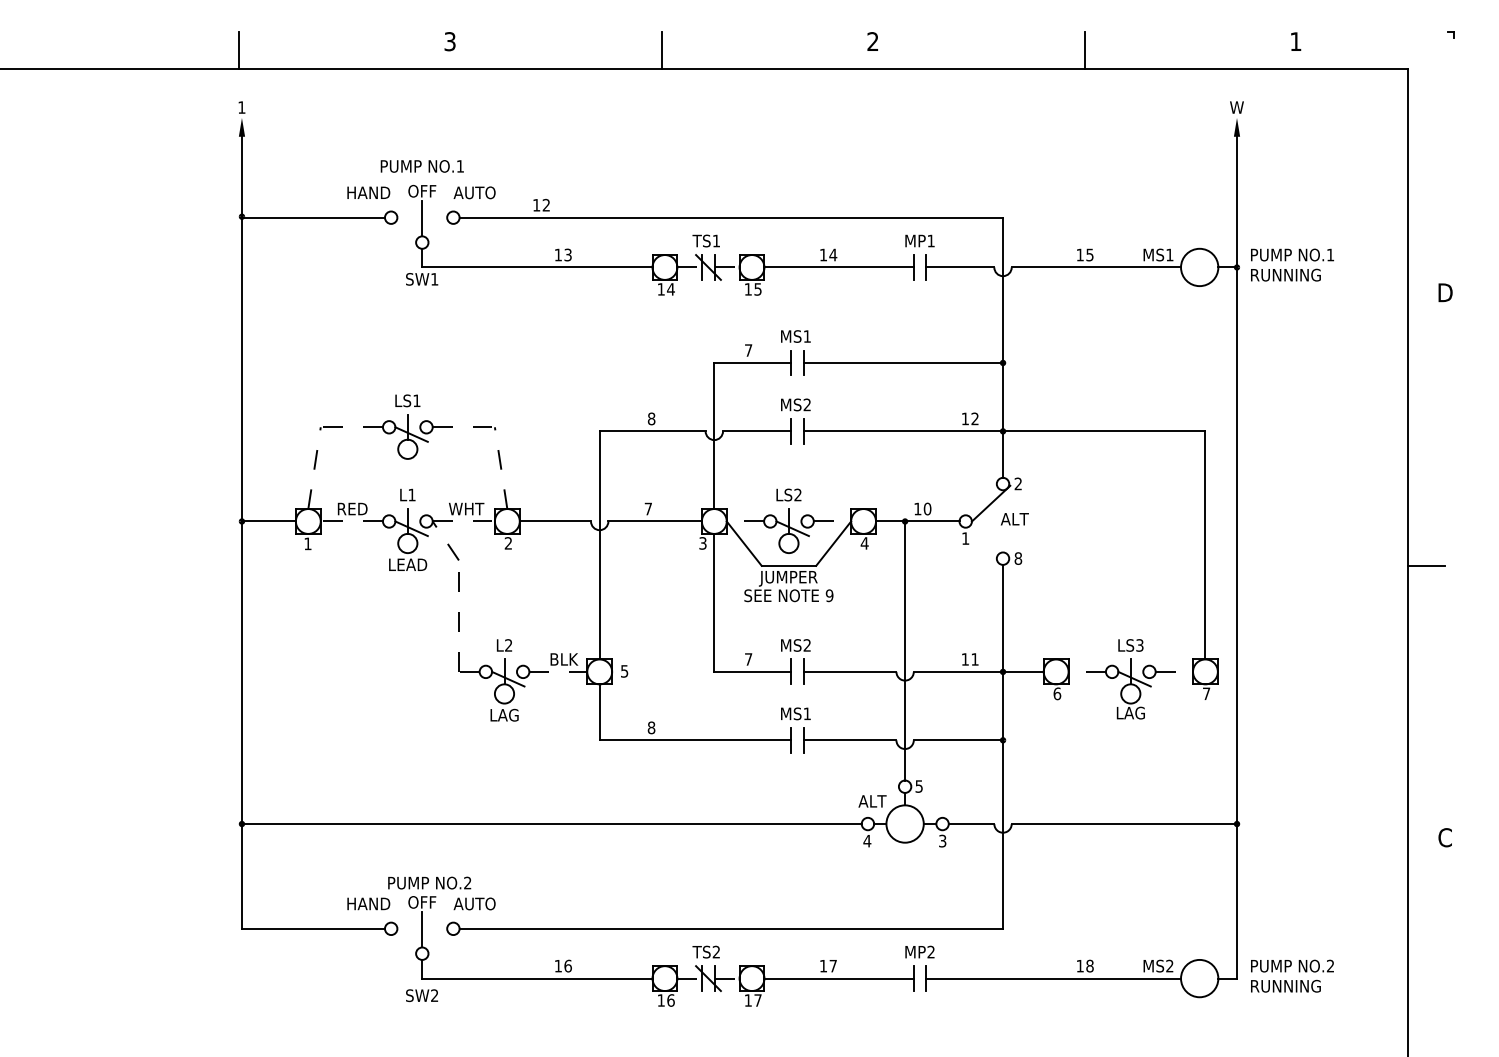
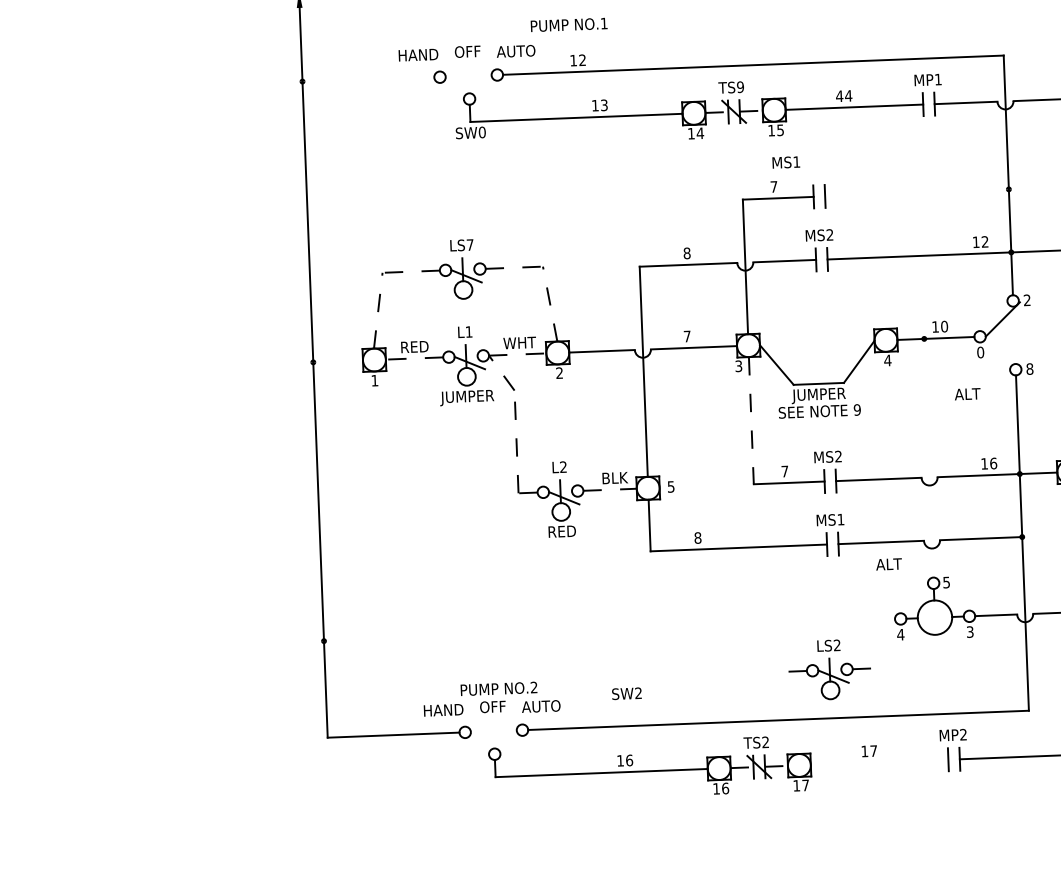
text: (421, 166) -> (568, 25), moved
line: (312, 217) -> (367, 79), removed
line: (422, 218) -> (468, 76), removed
text: (716, 240) -> (740, 86), TS1 -> TS9
text: (823, 254) -> (839, 95), 14 -> 44
text: (434, 279) -> (482, 132), SW1 -> SW0
text: (795, 336) -> (785, 162), moved
line: (903, 362) -> (917, 192), removed
text: (416, 400) -> (469, 244), LS1 -> LS7
text: (1014, 519) -> (967, 394), moved
part: (788, 520) -> (829, 669), moved
line: (268, 521) -> (337, 361), removed
text: (965, 538) -> (980, 352), 1 -> 0
text: (406, 566) -> (466, 398), LEAD -> JUMPER
line: (714, 602) -> (751, 420), solid -> dashed
line: (905, 650) -> (929, 457), removed
text: (974, 659) -> (993, 463), 11 -> 16
text: (504, 714) -> (562, 530), LAG -> RED
text: (872, 801) -> (888, 564), moved
line: (551, 824) -> (609, 630), removed
line: (422, 929) -> (494, 731), removed
line: (838, 978) -> (879, 762), removed
text: (421, 995) -> (626, 693), moved

